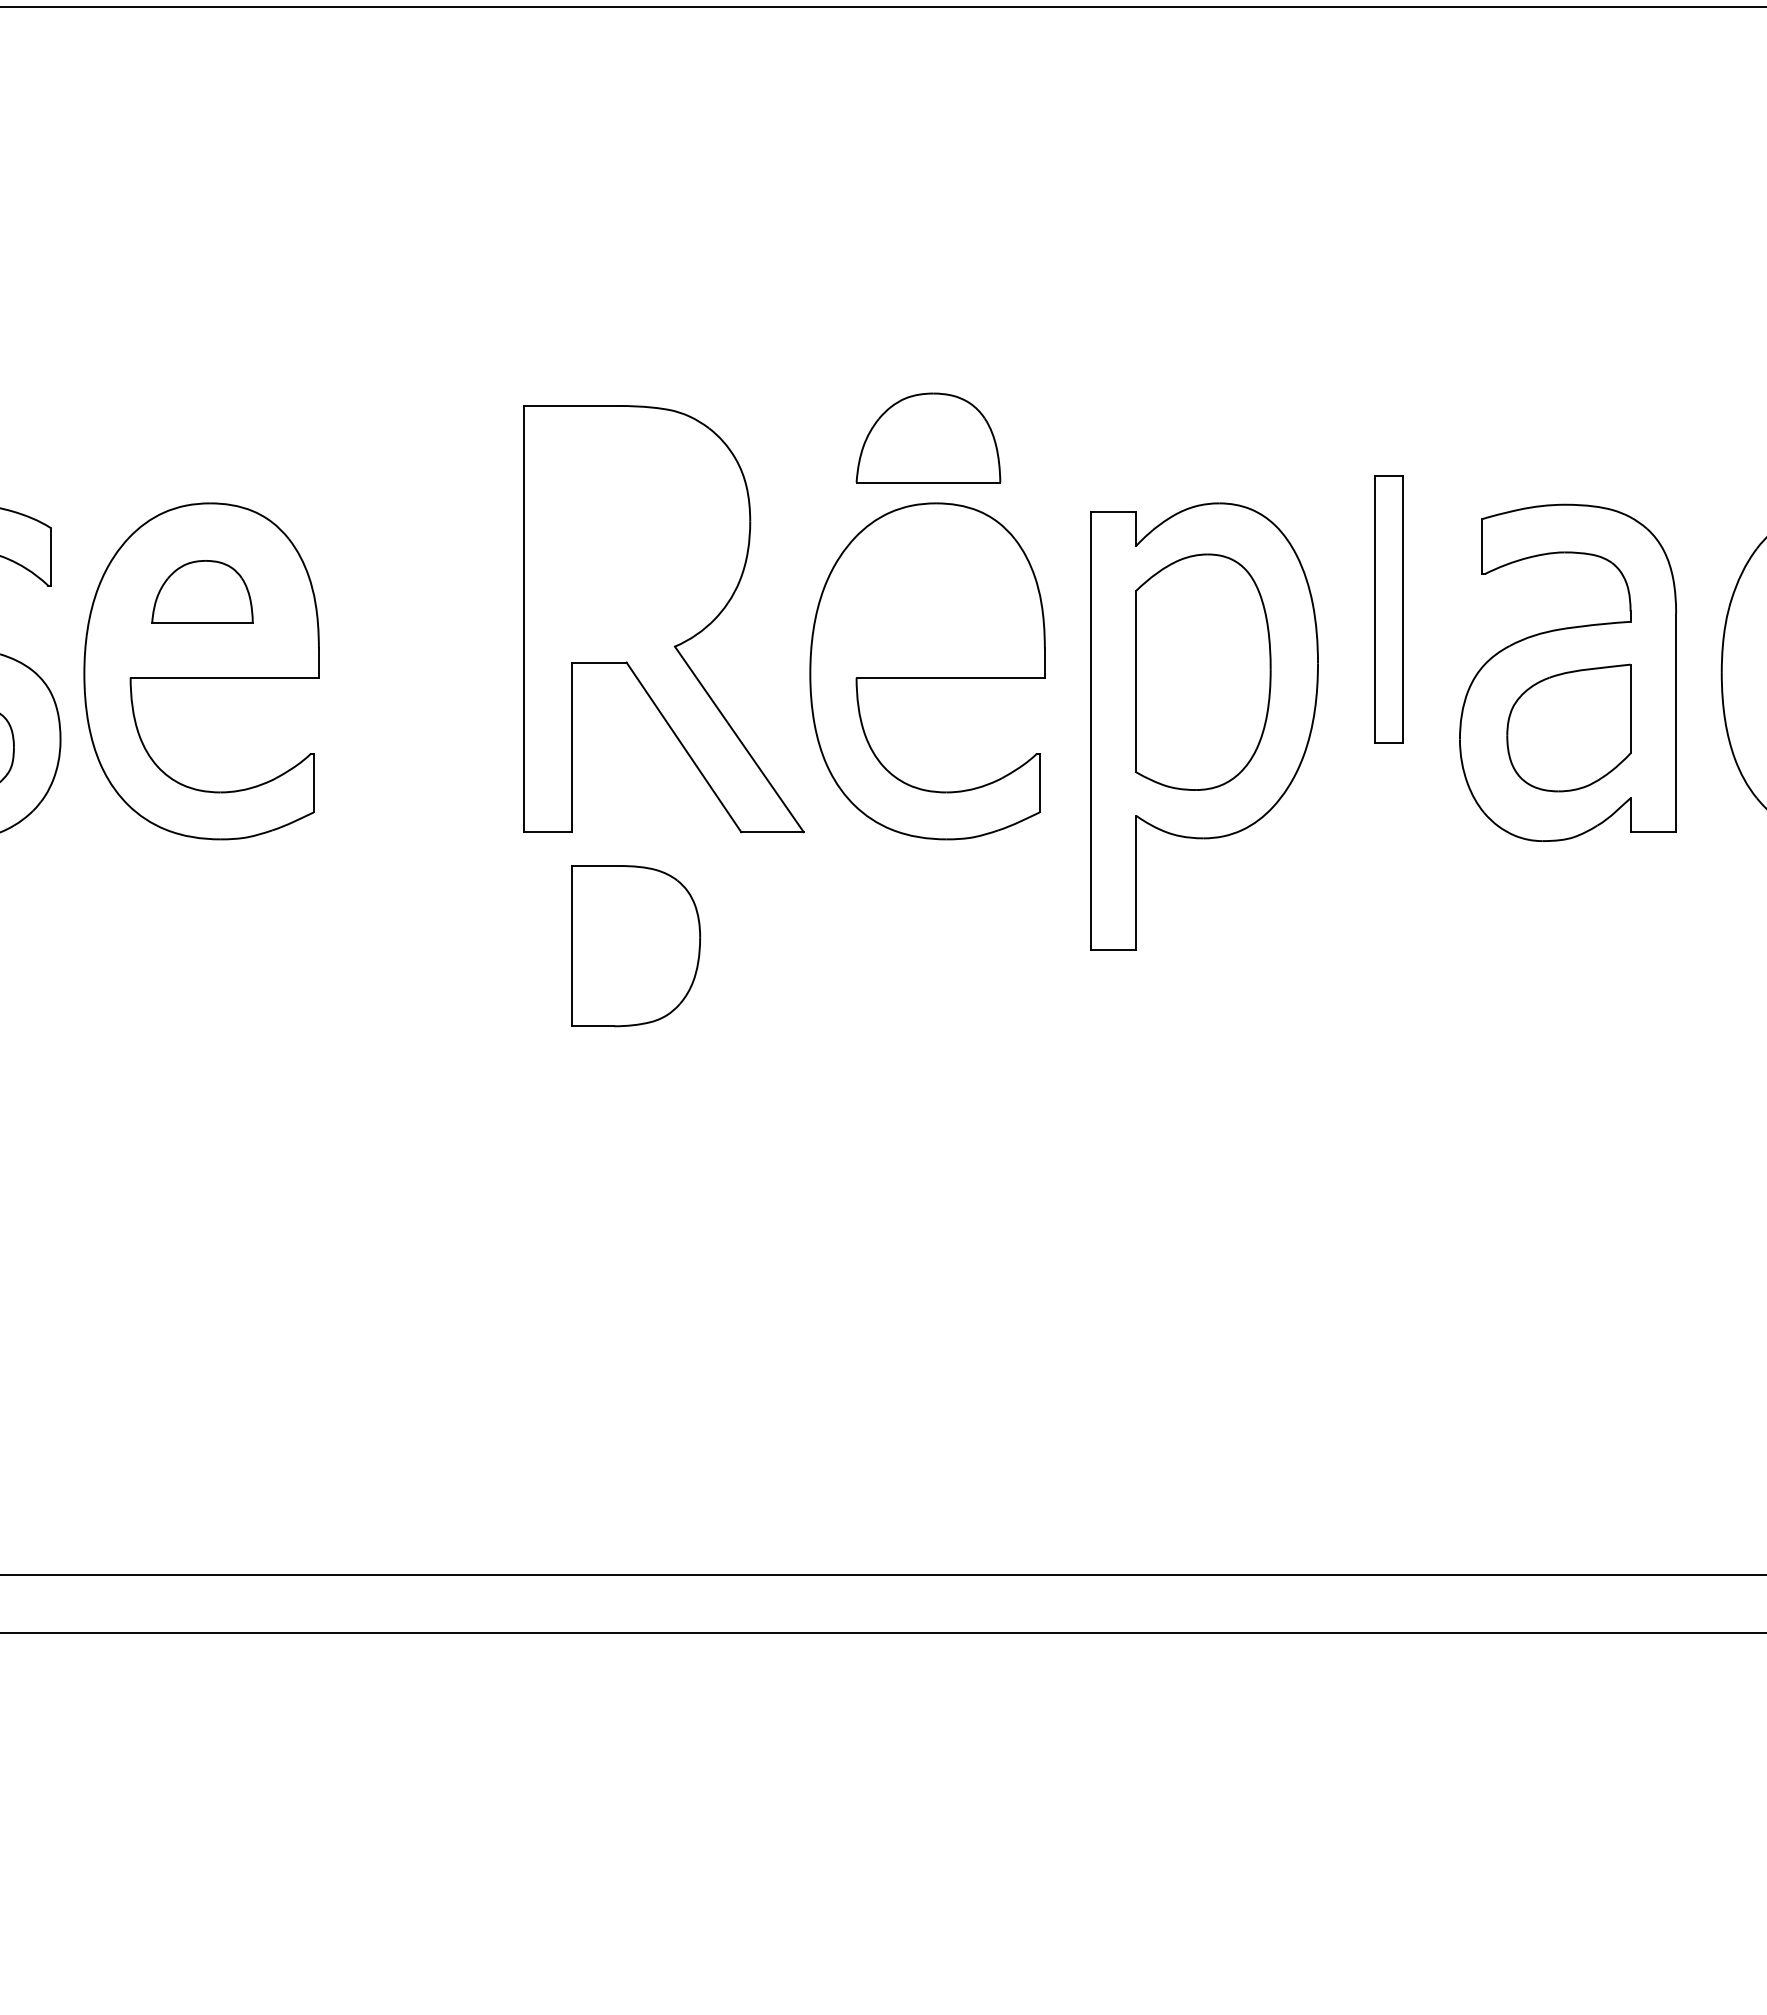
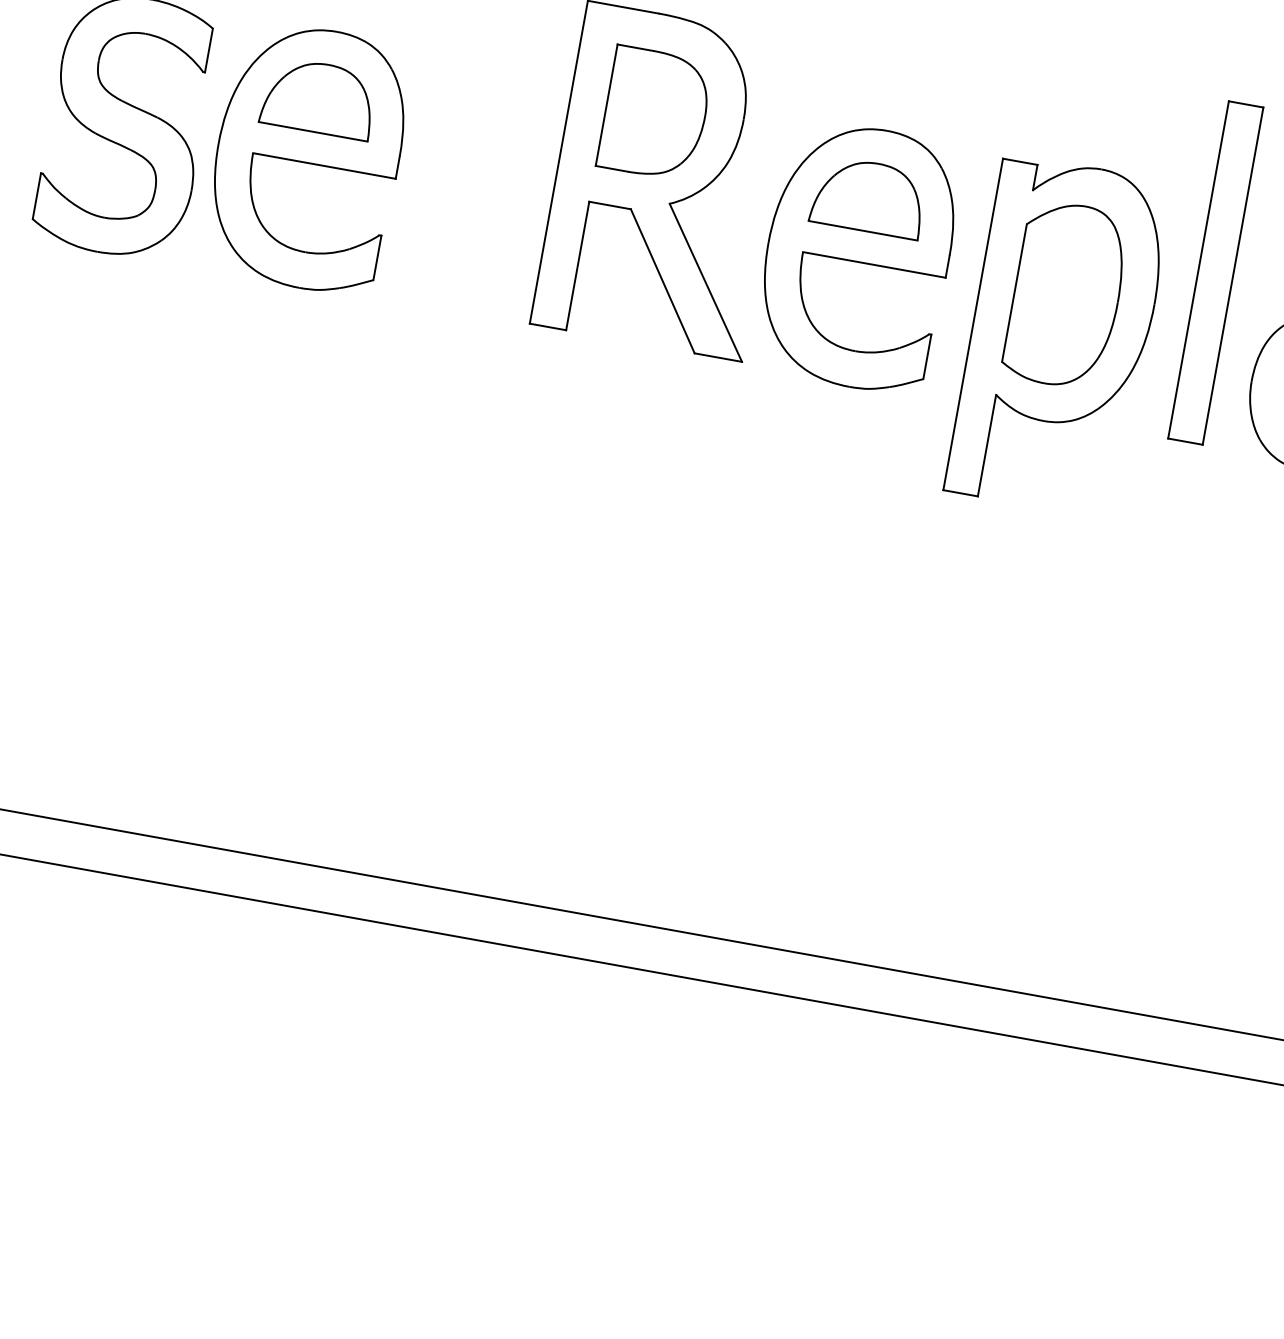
part: (928, 437) -> (869, 196), moved
part: (202, 591) -> (319, 97), size x1.43
part: (1388, 609) -> (1215, 272), size x1.67
part: (636, 946) -> (655, 114), moved

